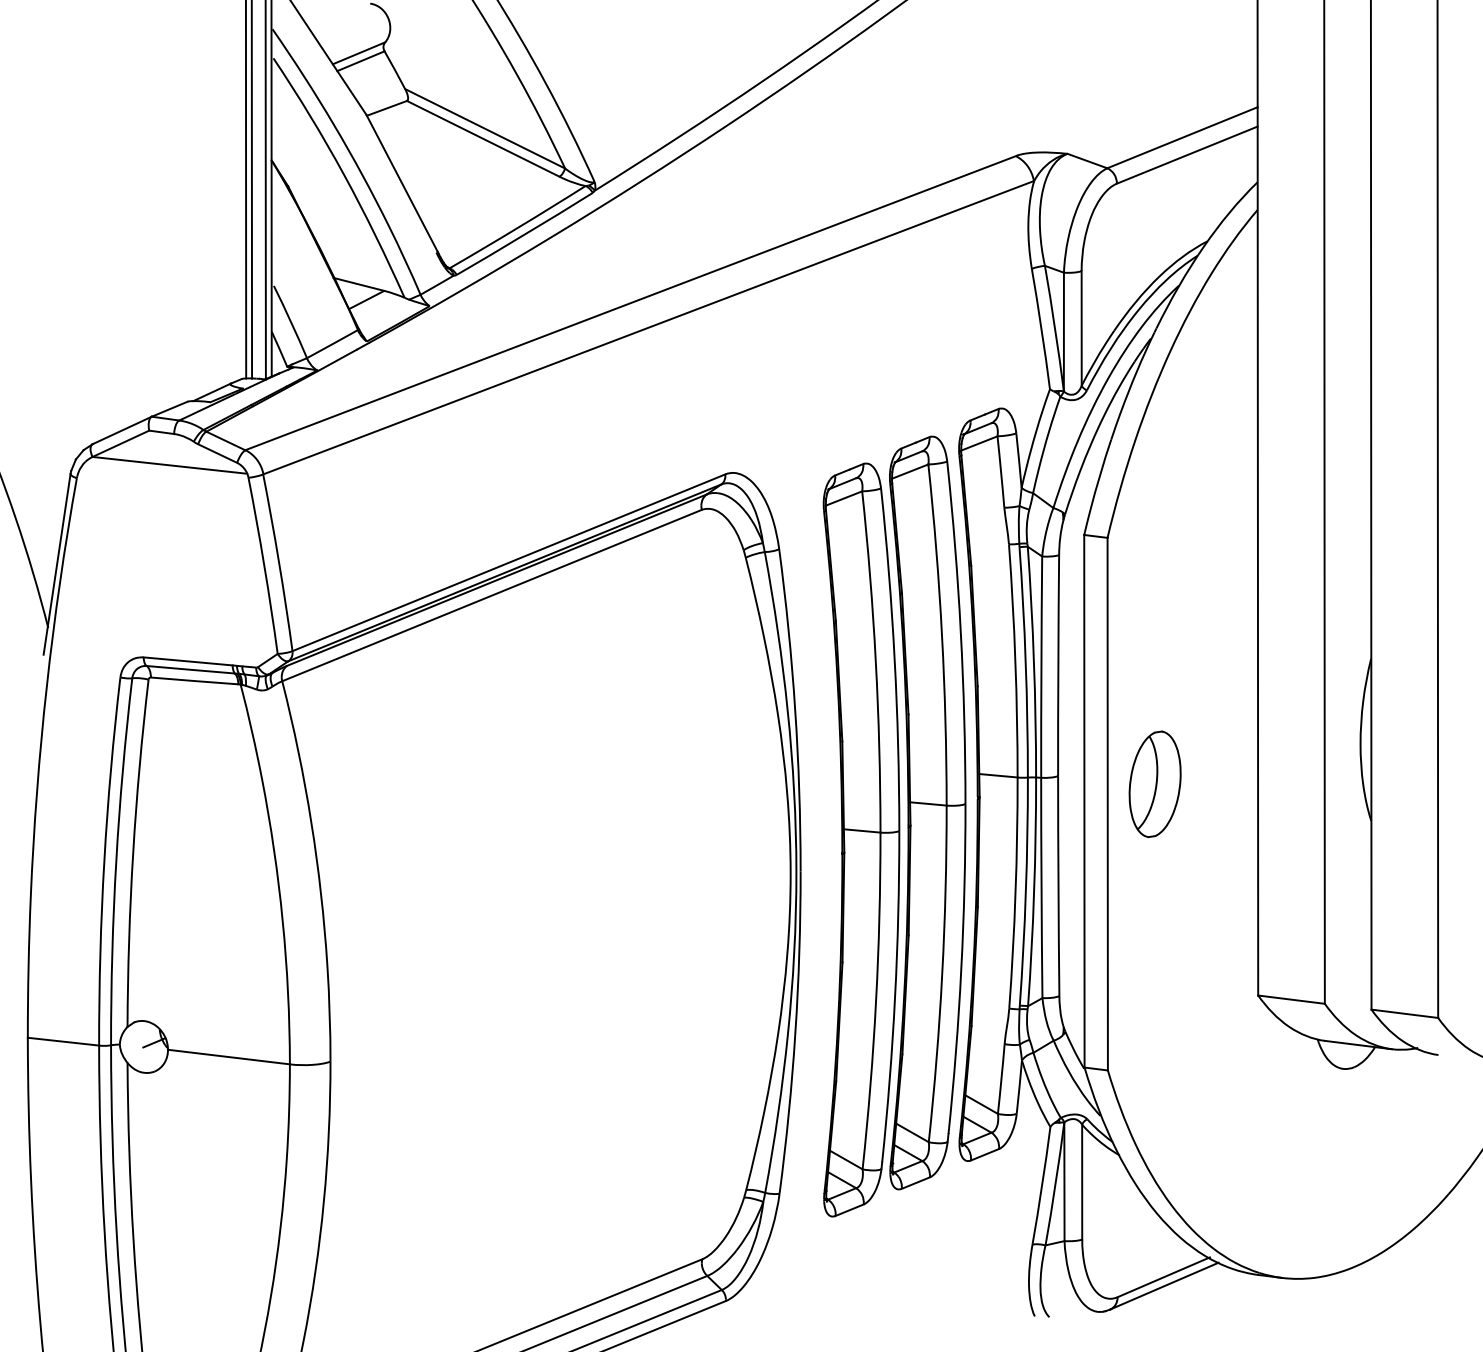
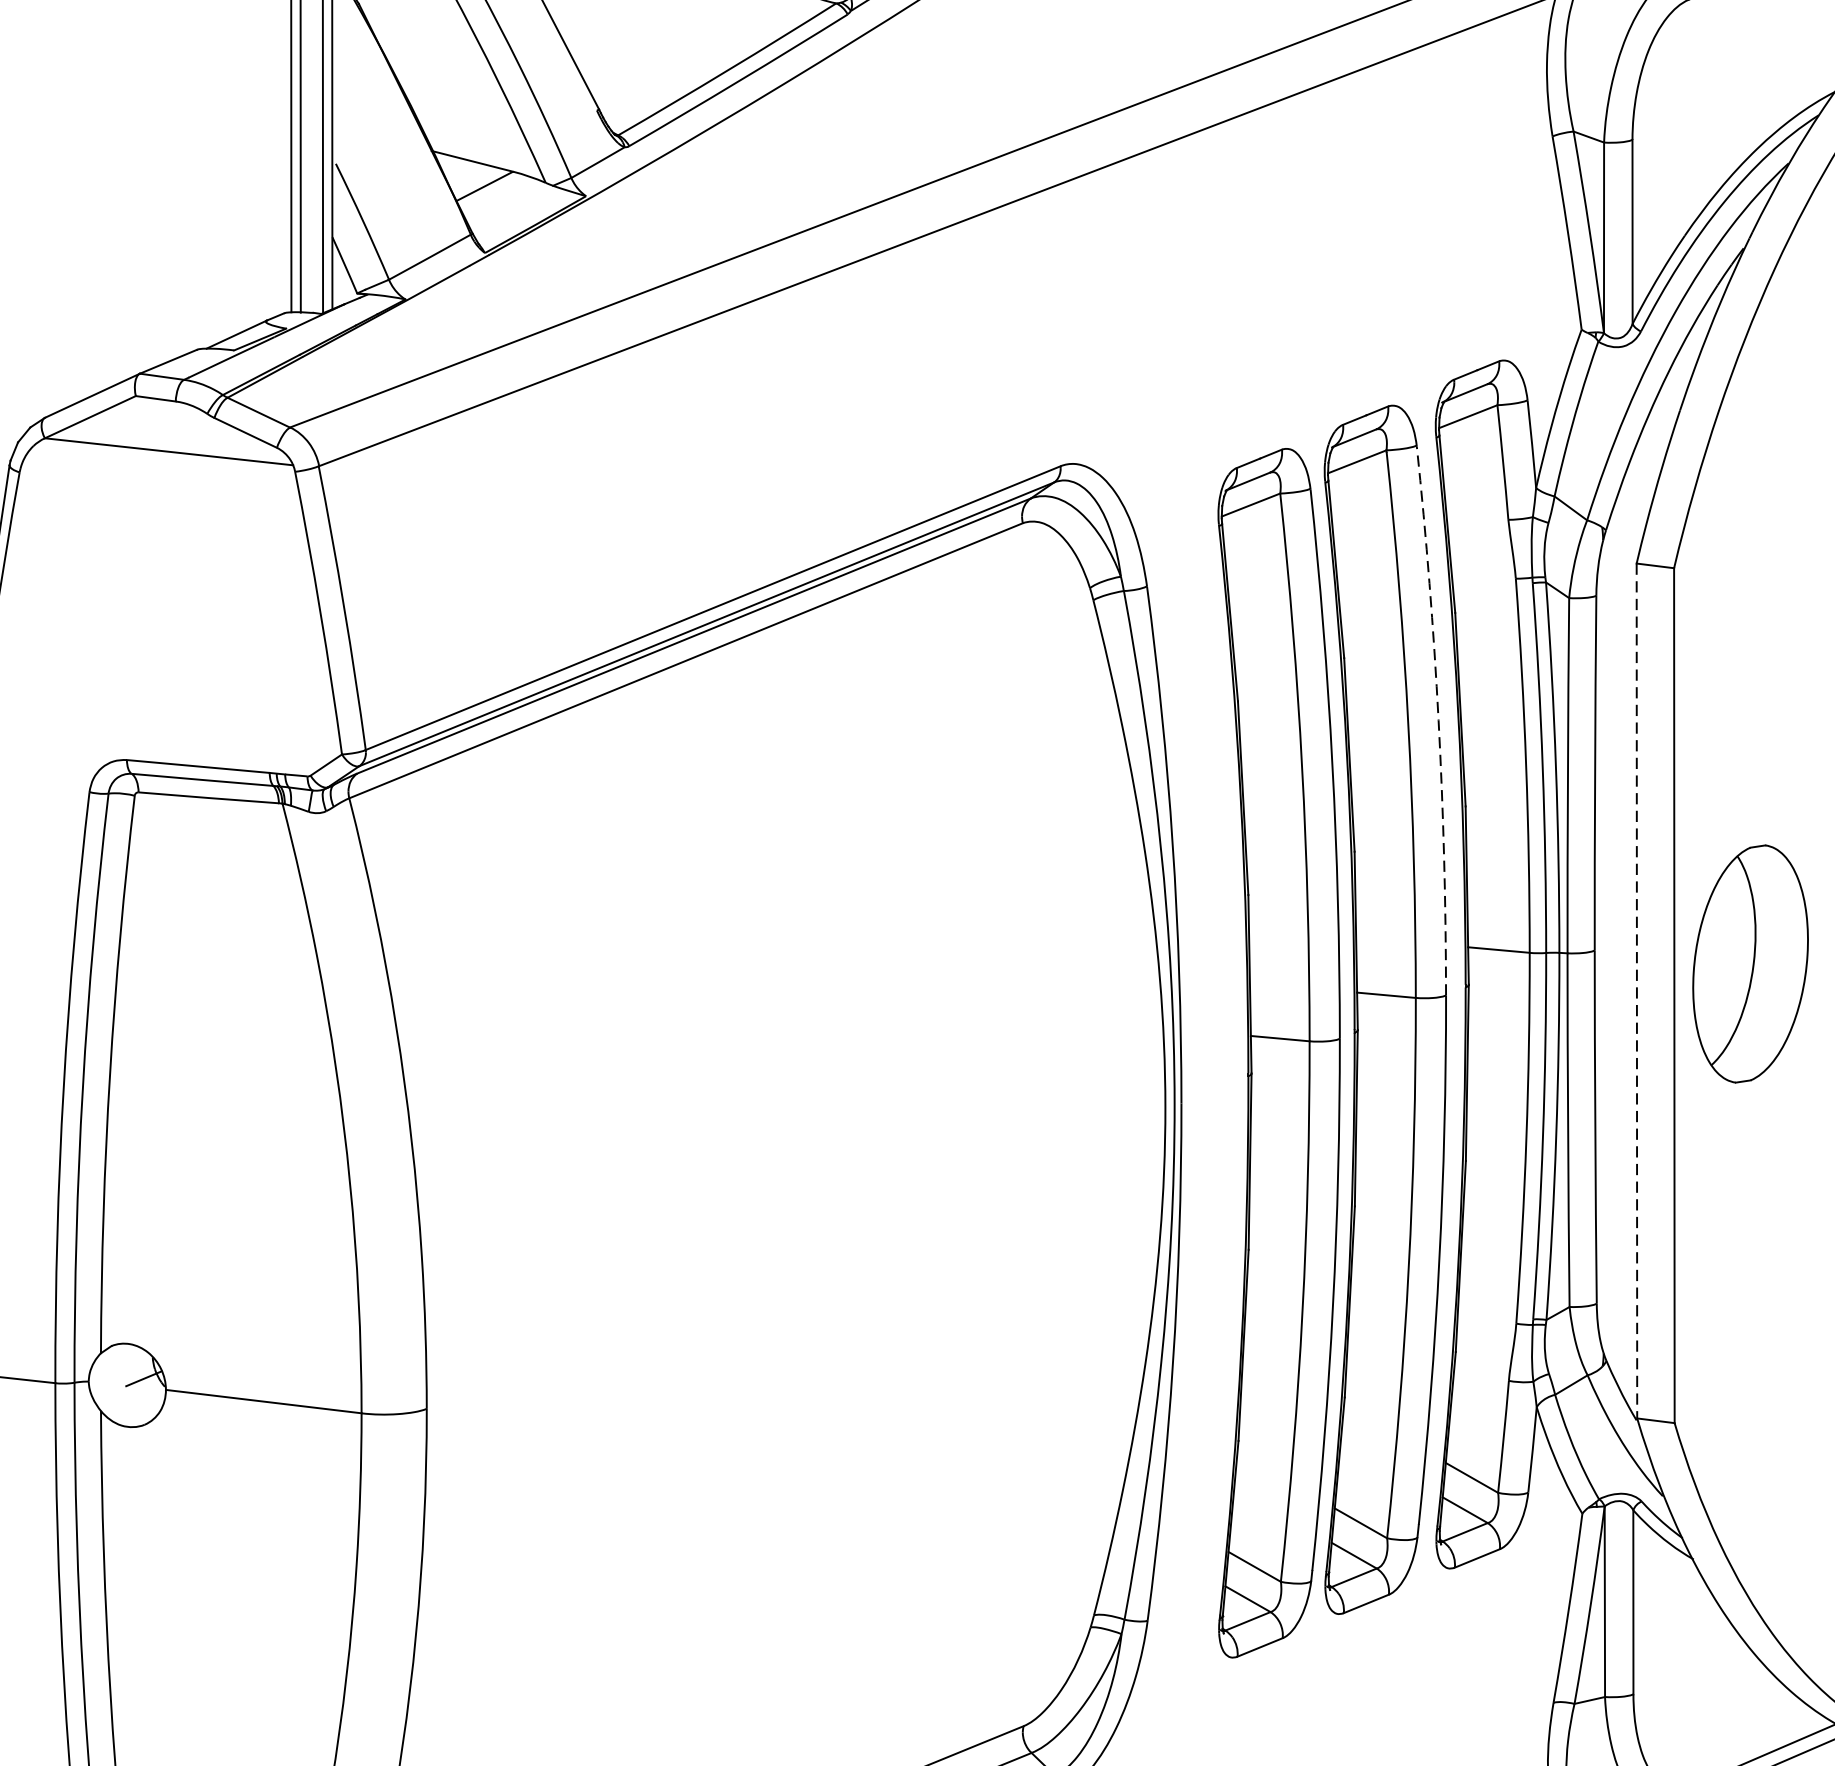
arc: (960, 632) -> (1438, 720), solid -> dashed
part: (1154, 783) -> (1749, 962), size x1.4
line: (1084, 801) -> (1637, 991), solid -> dashed

